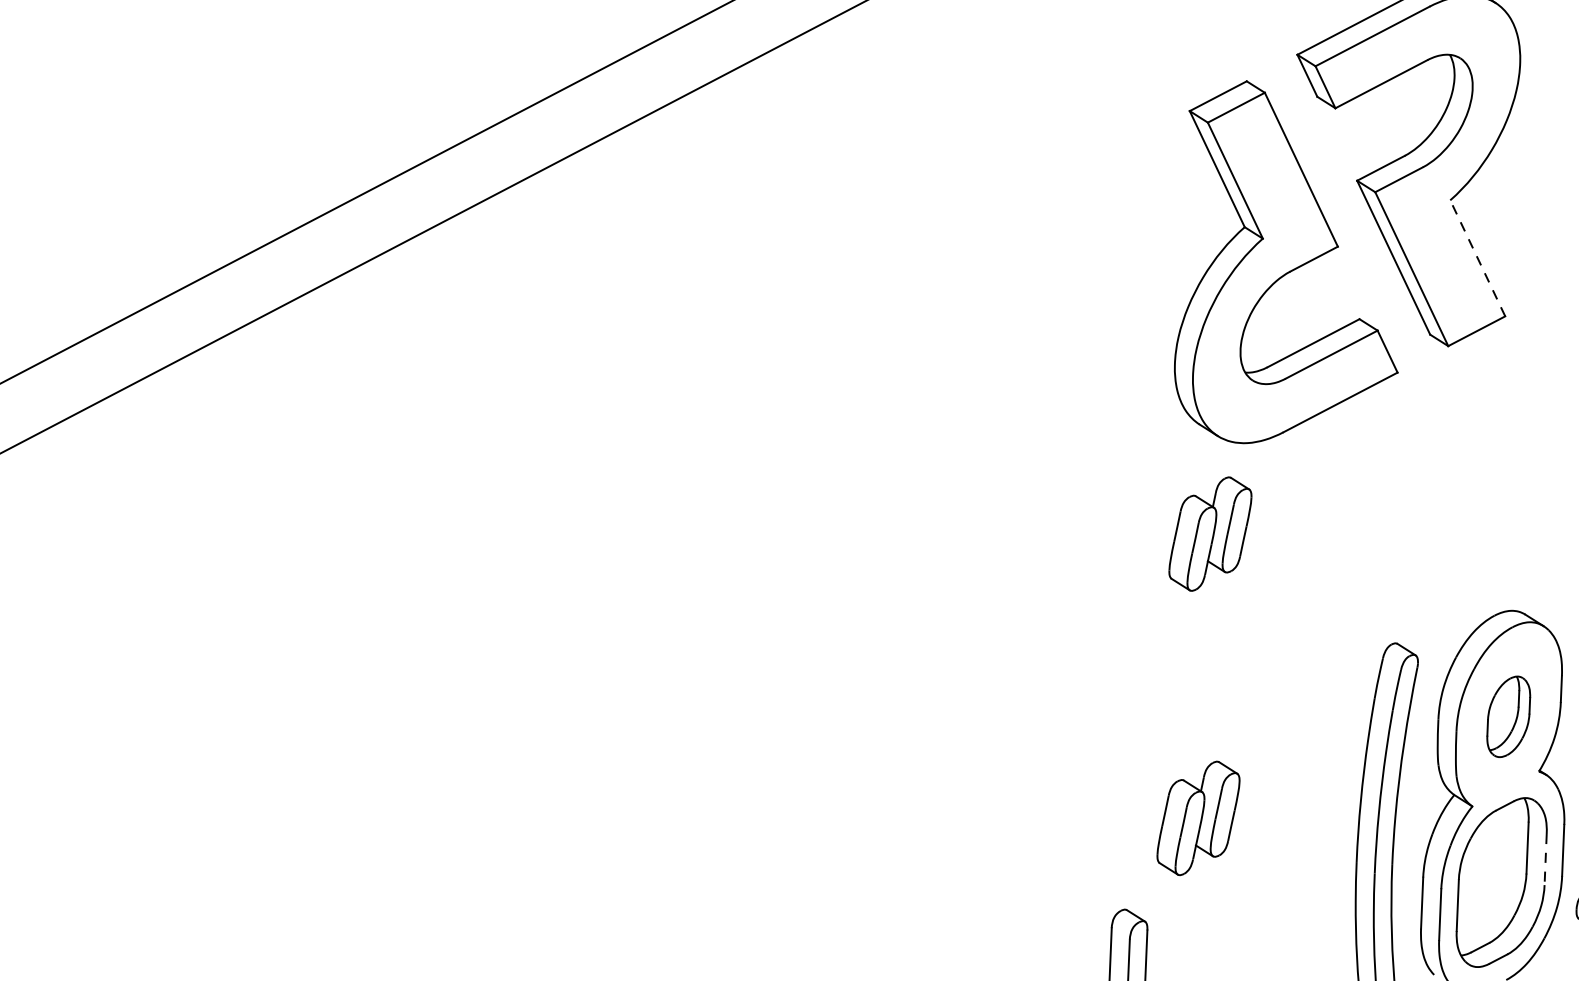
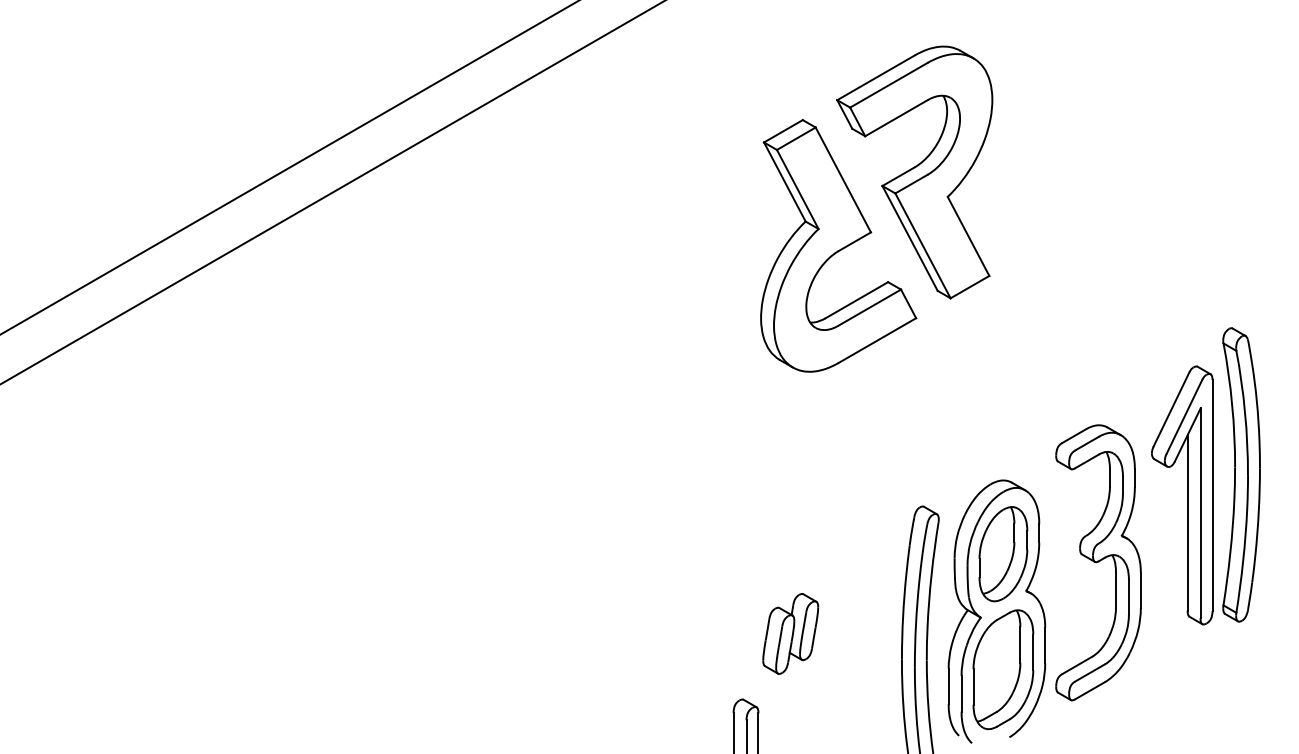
line: (1477, 258) -> (968, 236), dashed -> solid
part: (1210, 533) -> (790, 435), removed
part: (1508, 717) -> (1003, 554), size x1.67
line: (1545, 859) -> (1033, 652), dashed -> solid

